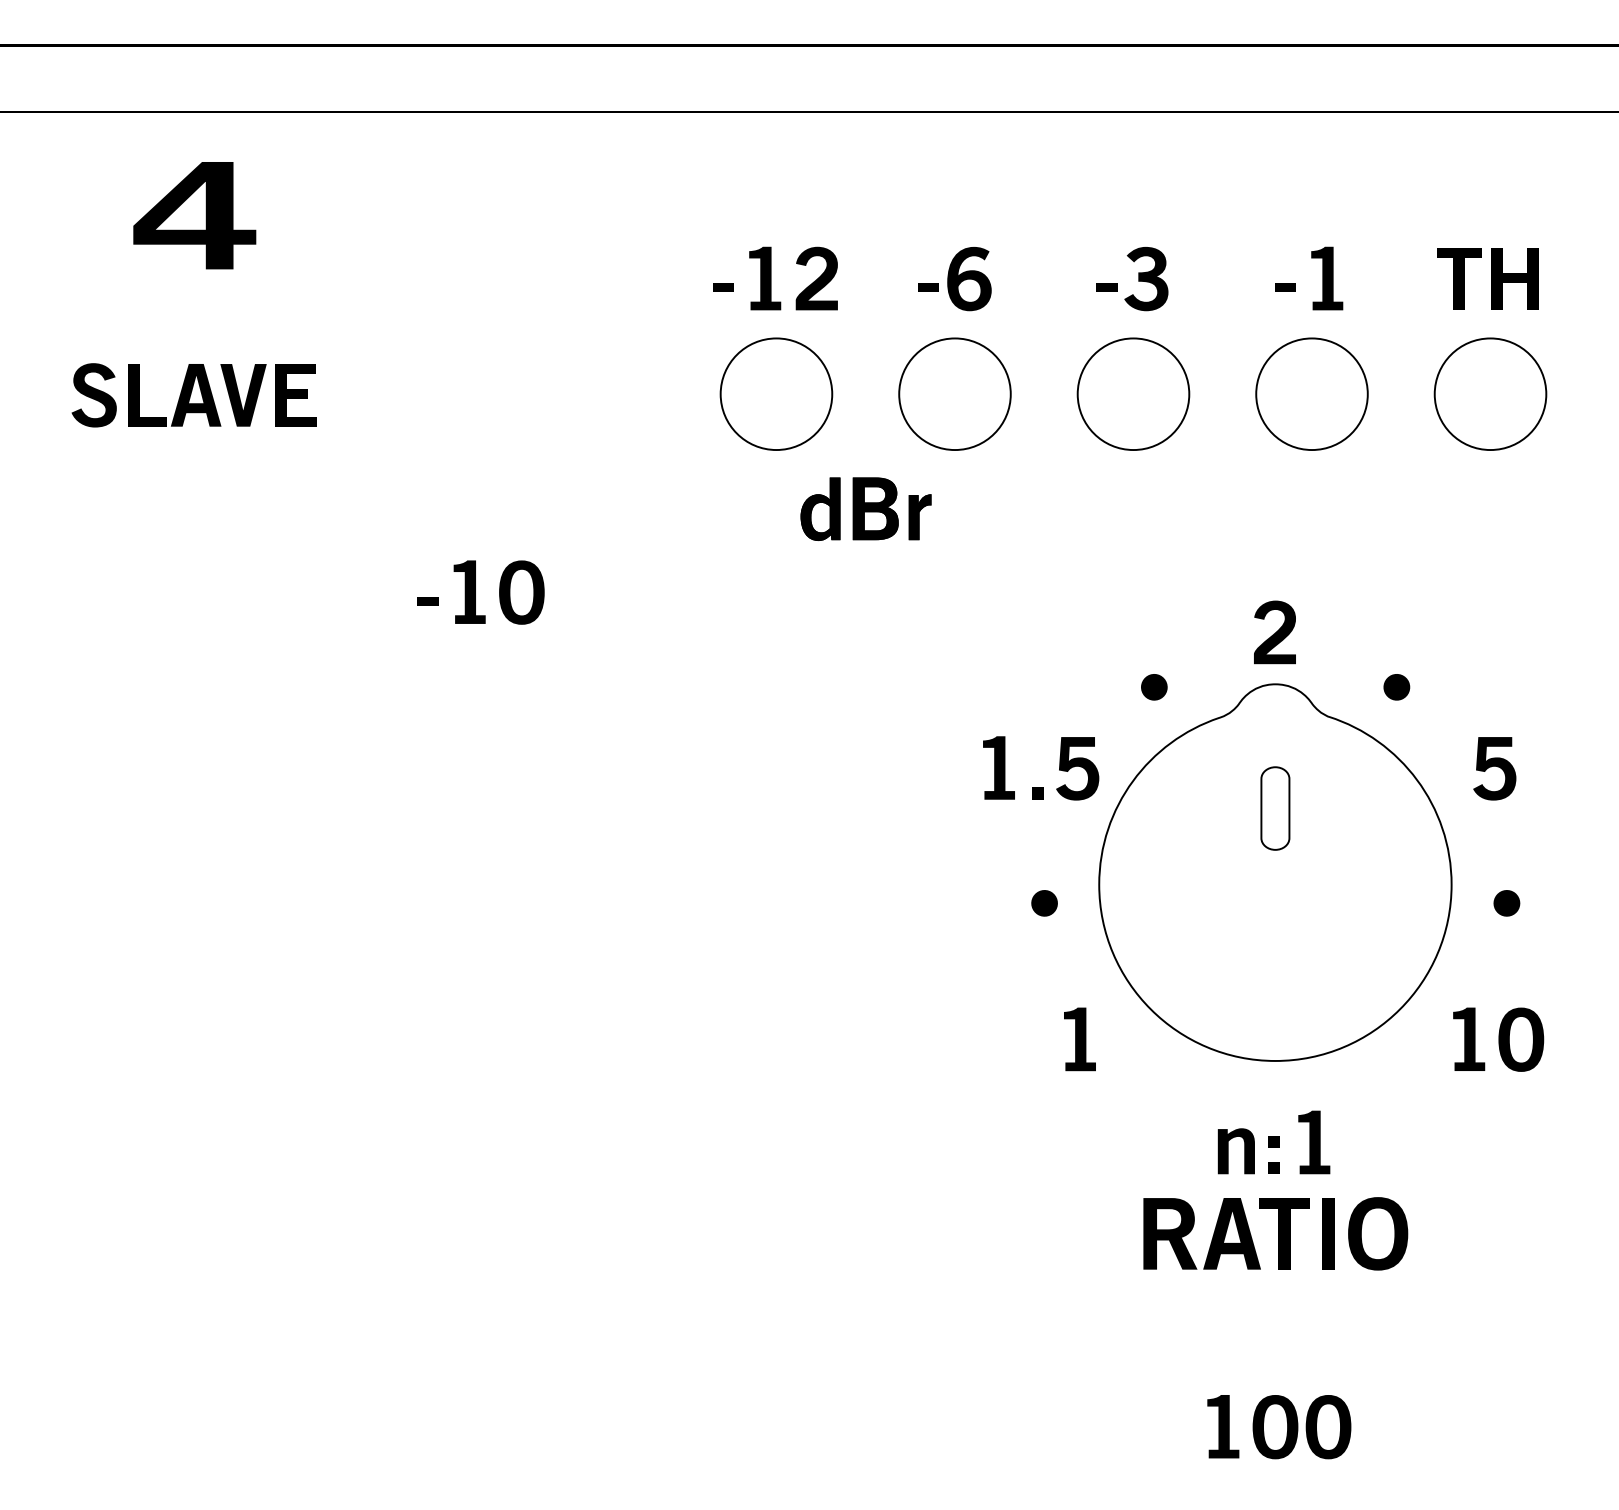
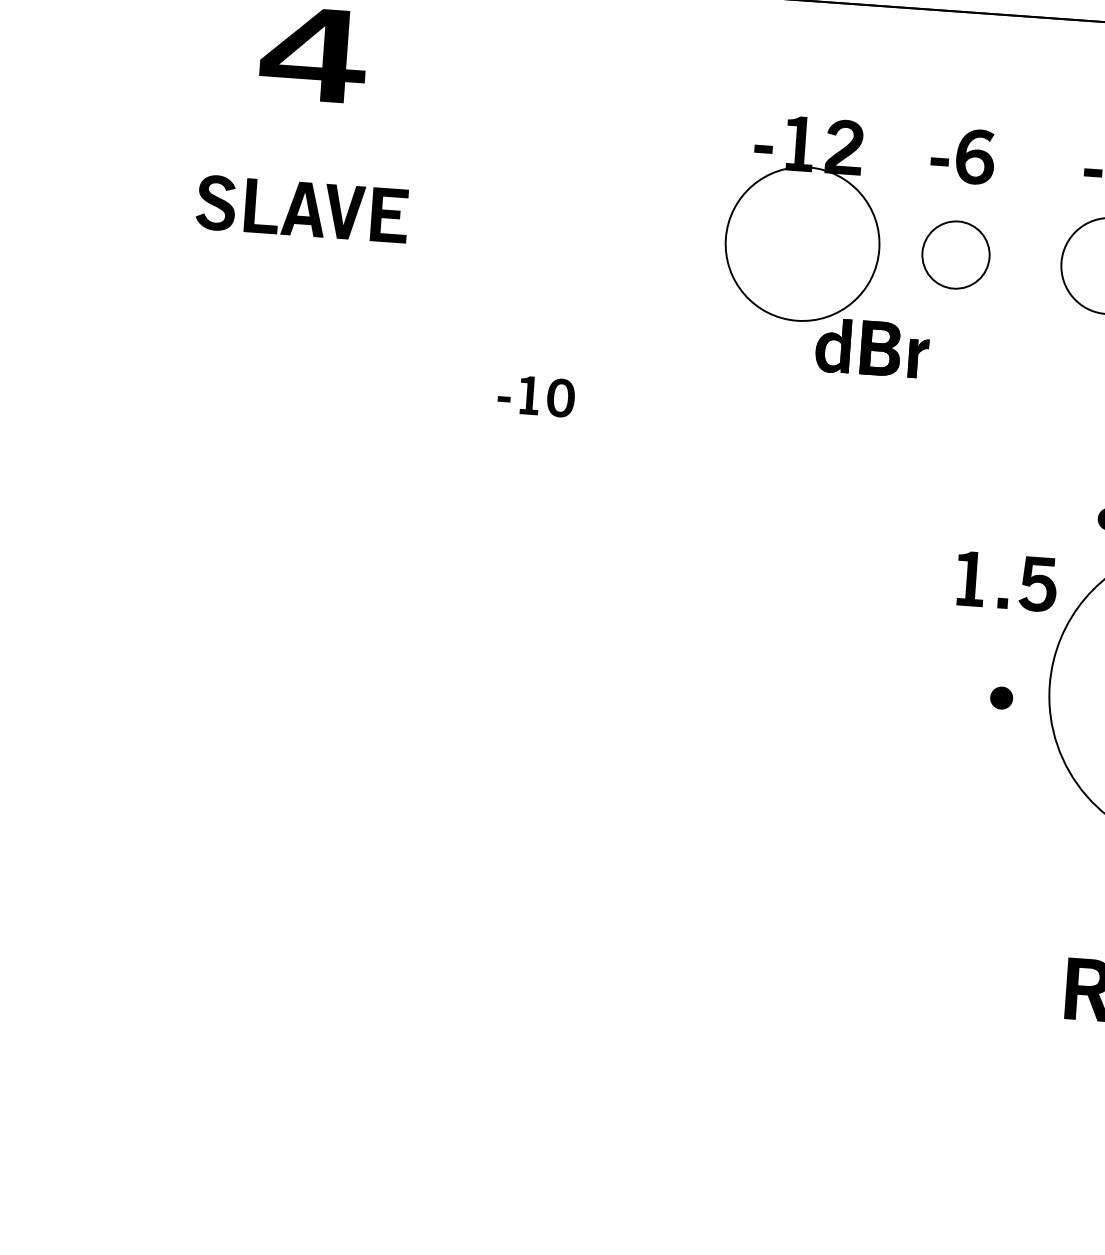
circle: (776, 394) -> (802, 244), size x1.6
circle: (954, 394) -> (955, 255), size x0.7
part: (480, 592) -> (536, 396), size x0.7
part: (1079, 1039) -> (1023, 817), removed

